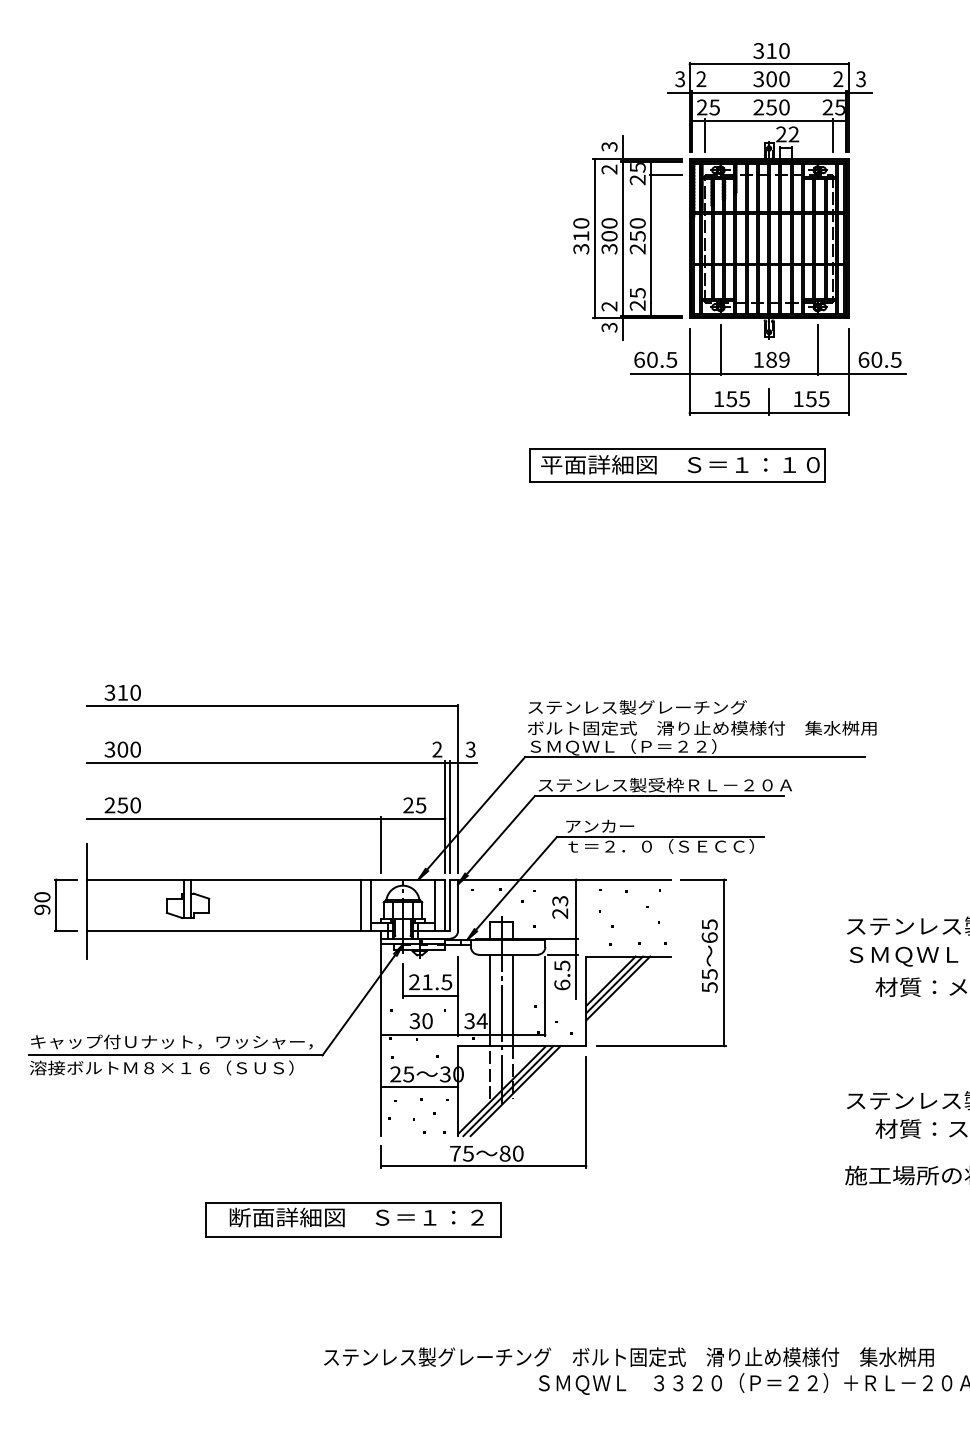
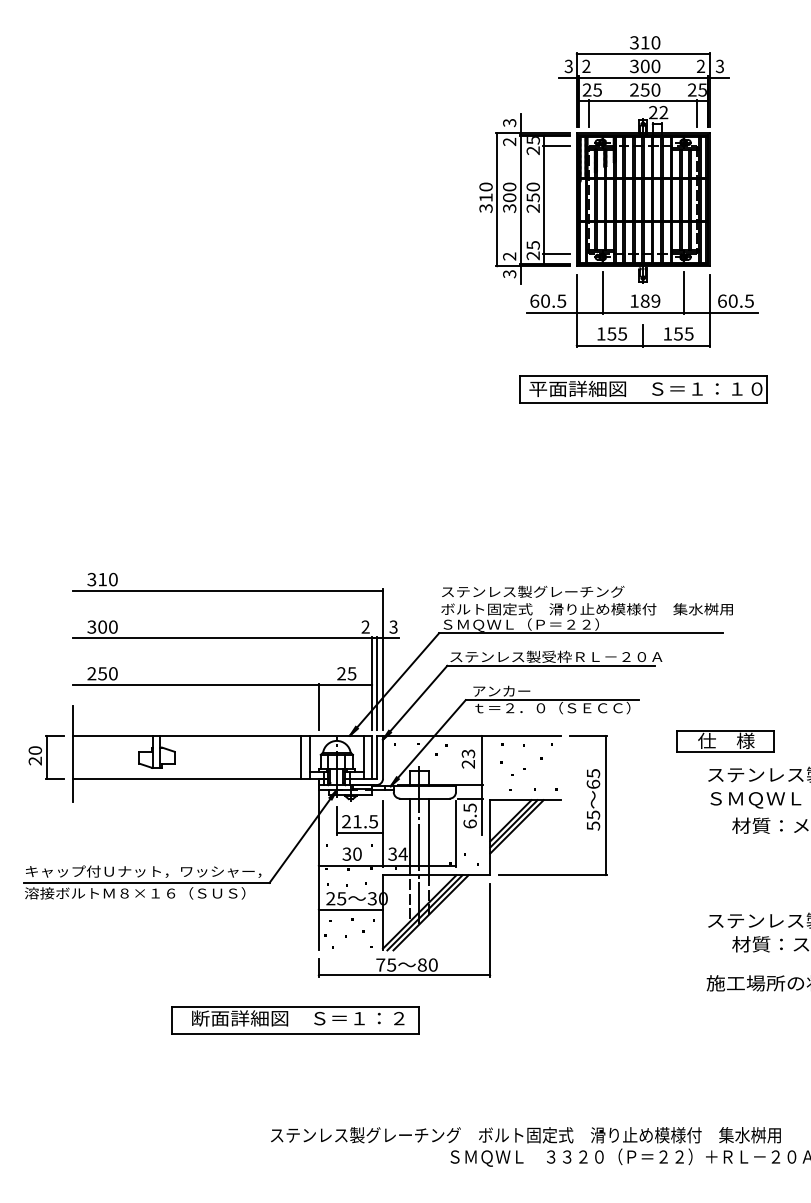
line: (665, 302) -> (556, 253), added
part: (677, 465) -> (643, 389), moved
part: (867, 886) -> (725, 741), added
text: (42, 909) -> (35, 760), 90 -> 20

